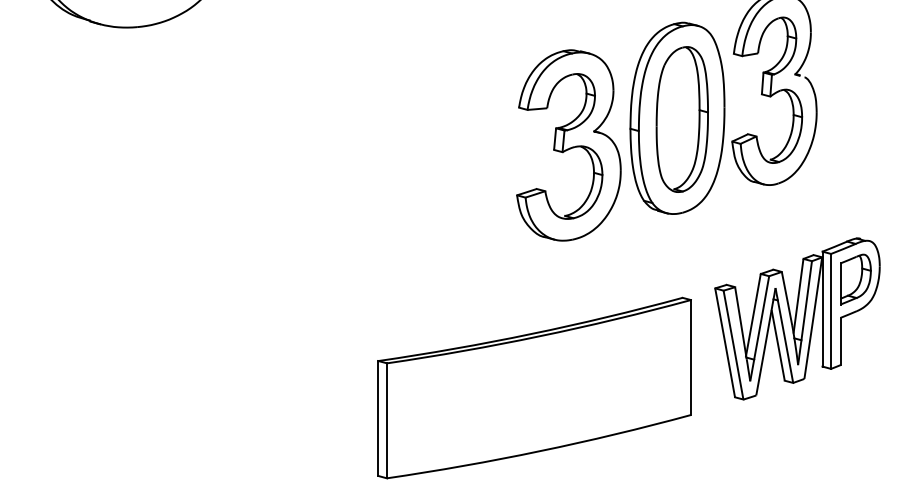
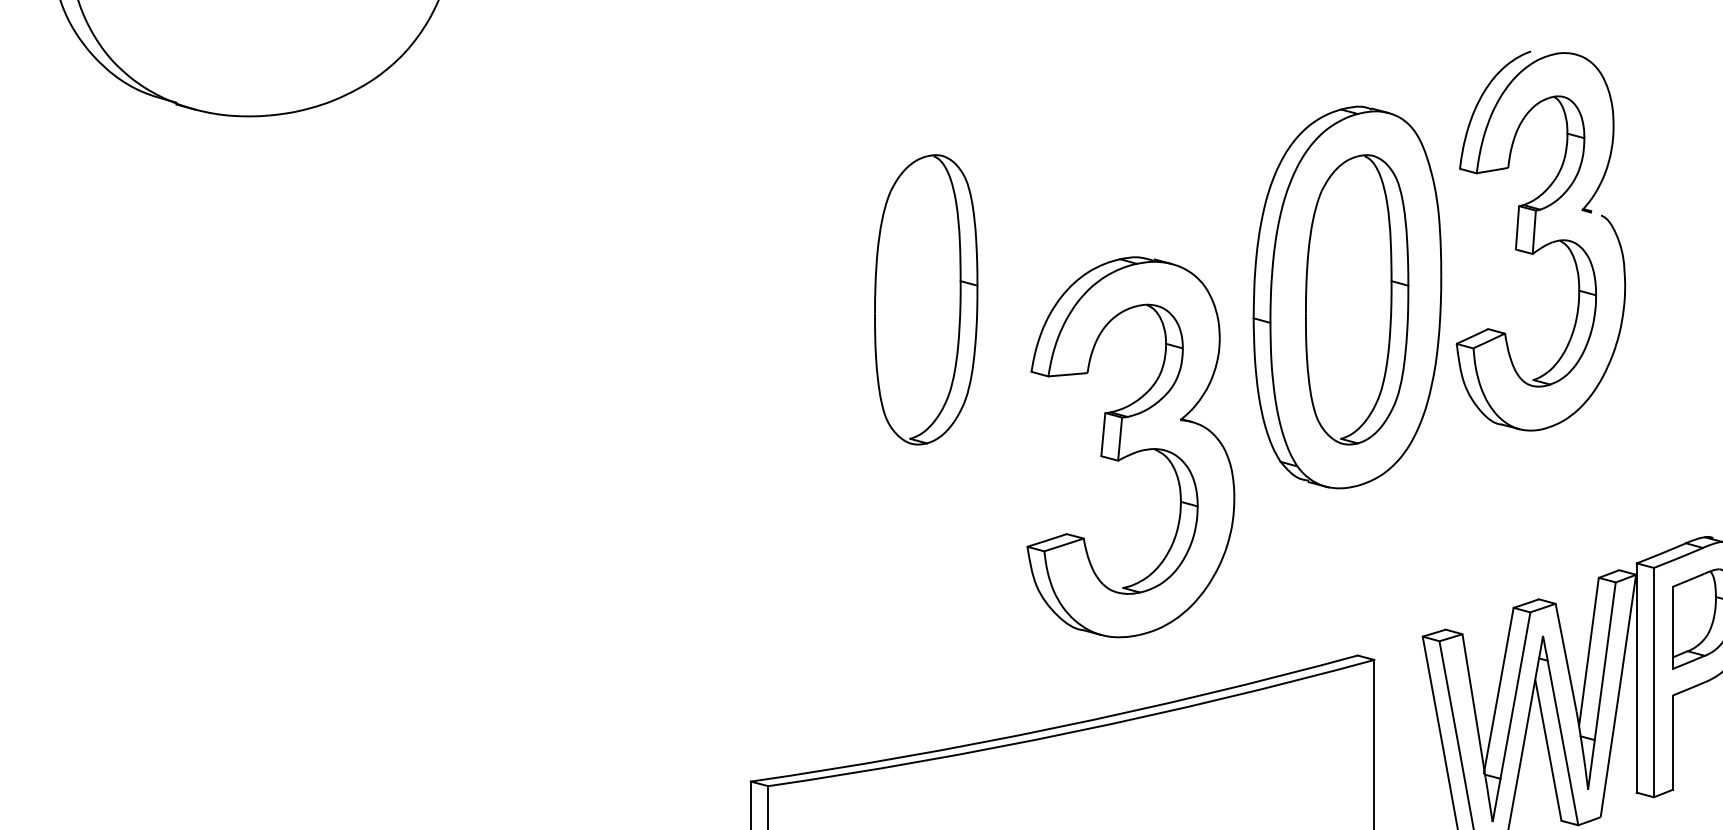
part: (465, 119) -> (924, 299), added
part: (568, 145) -> (1130, 447), moved

